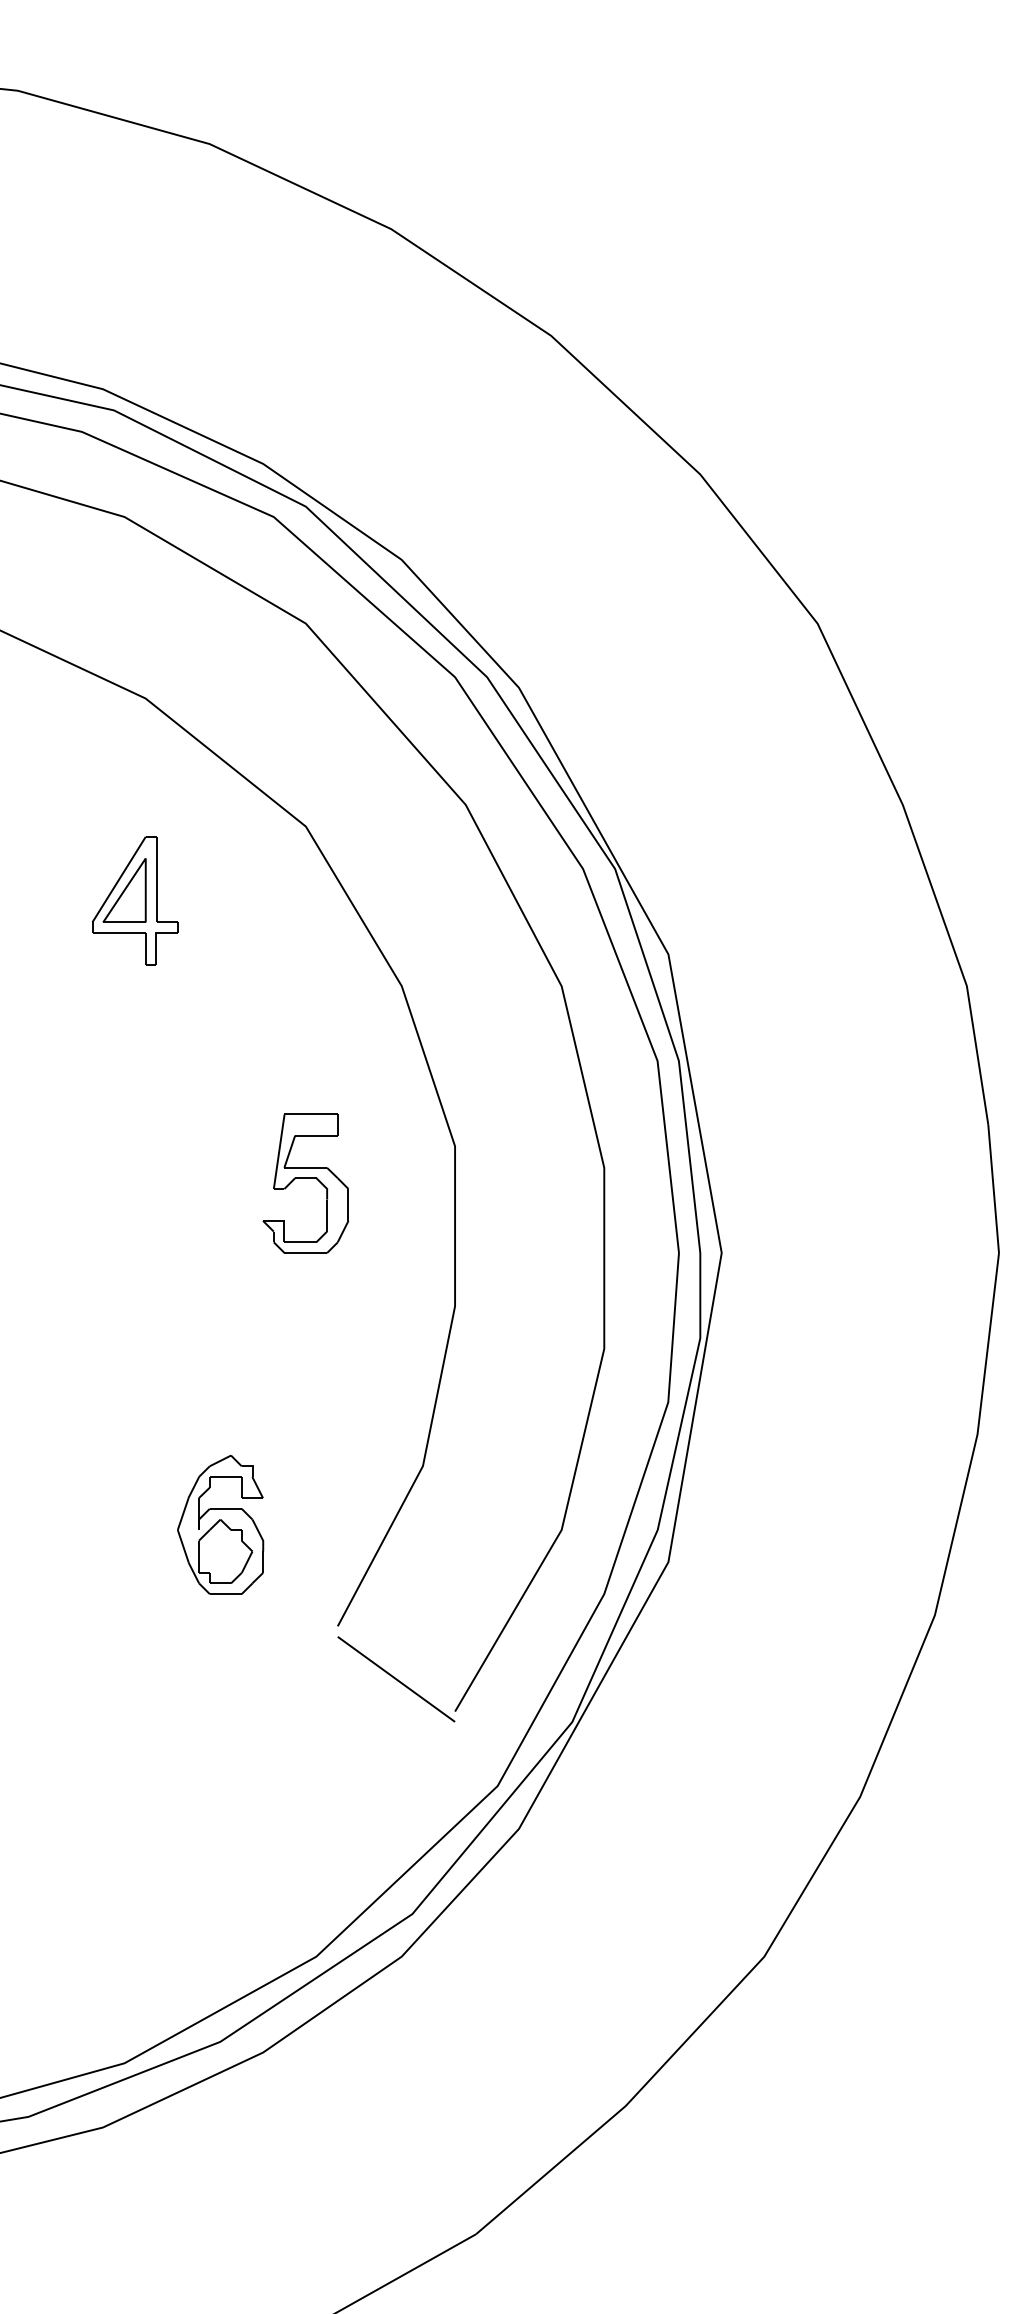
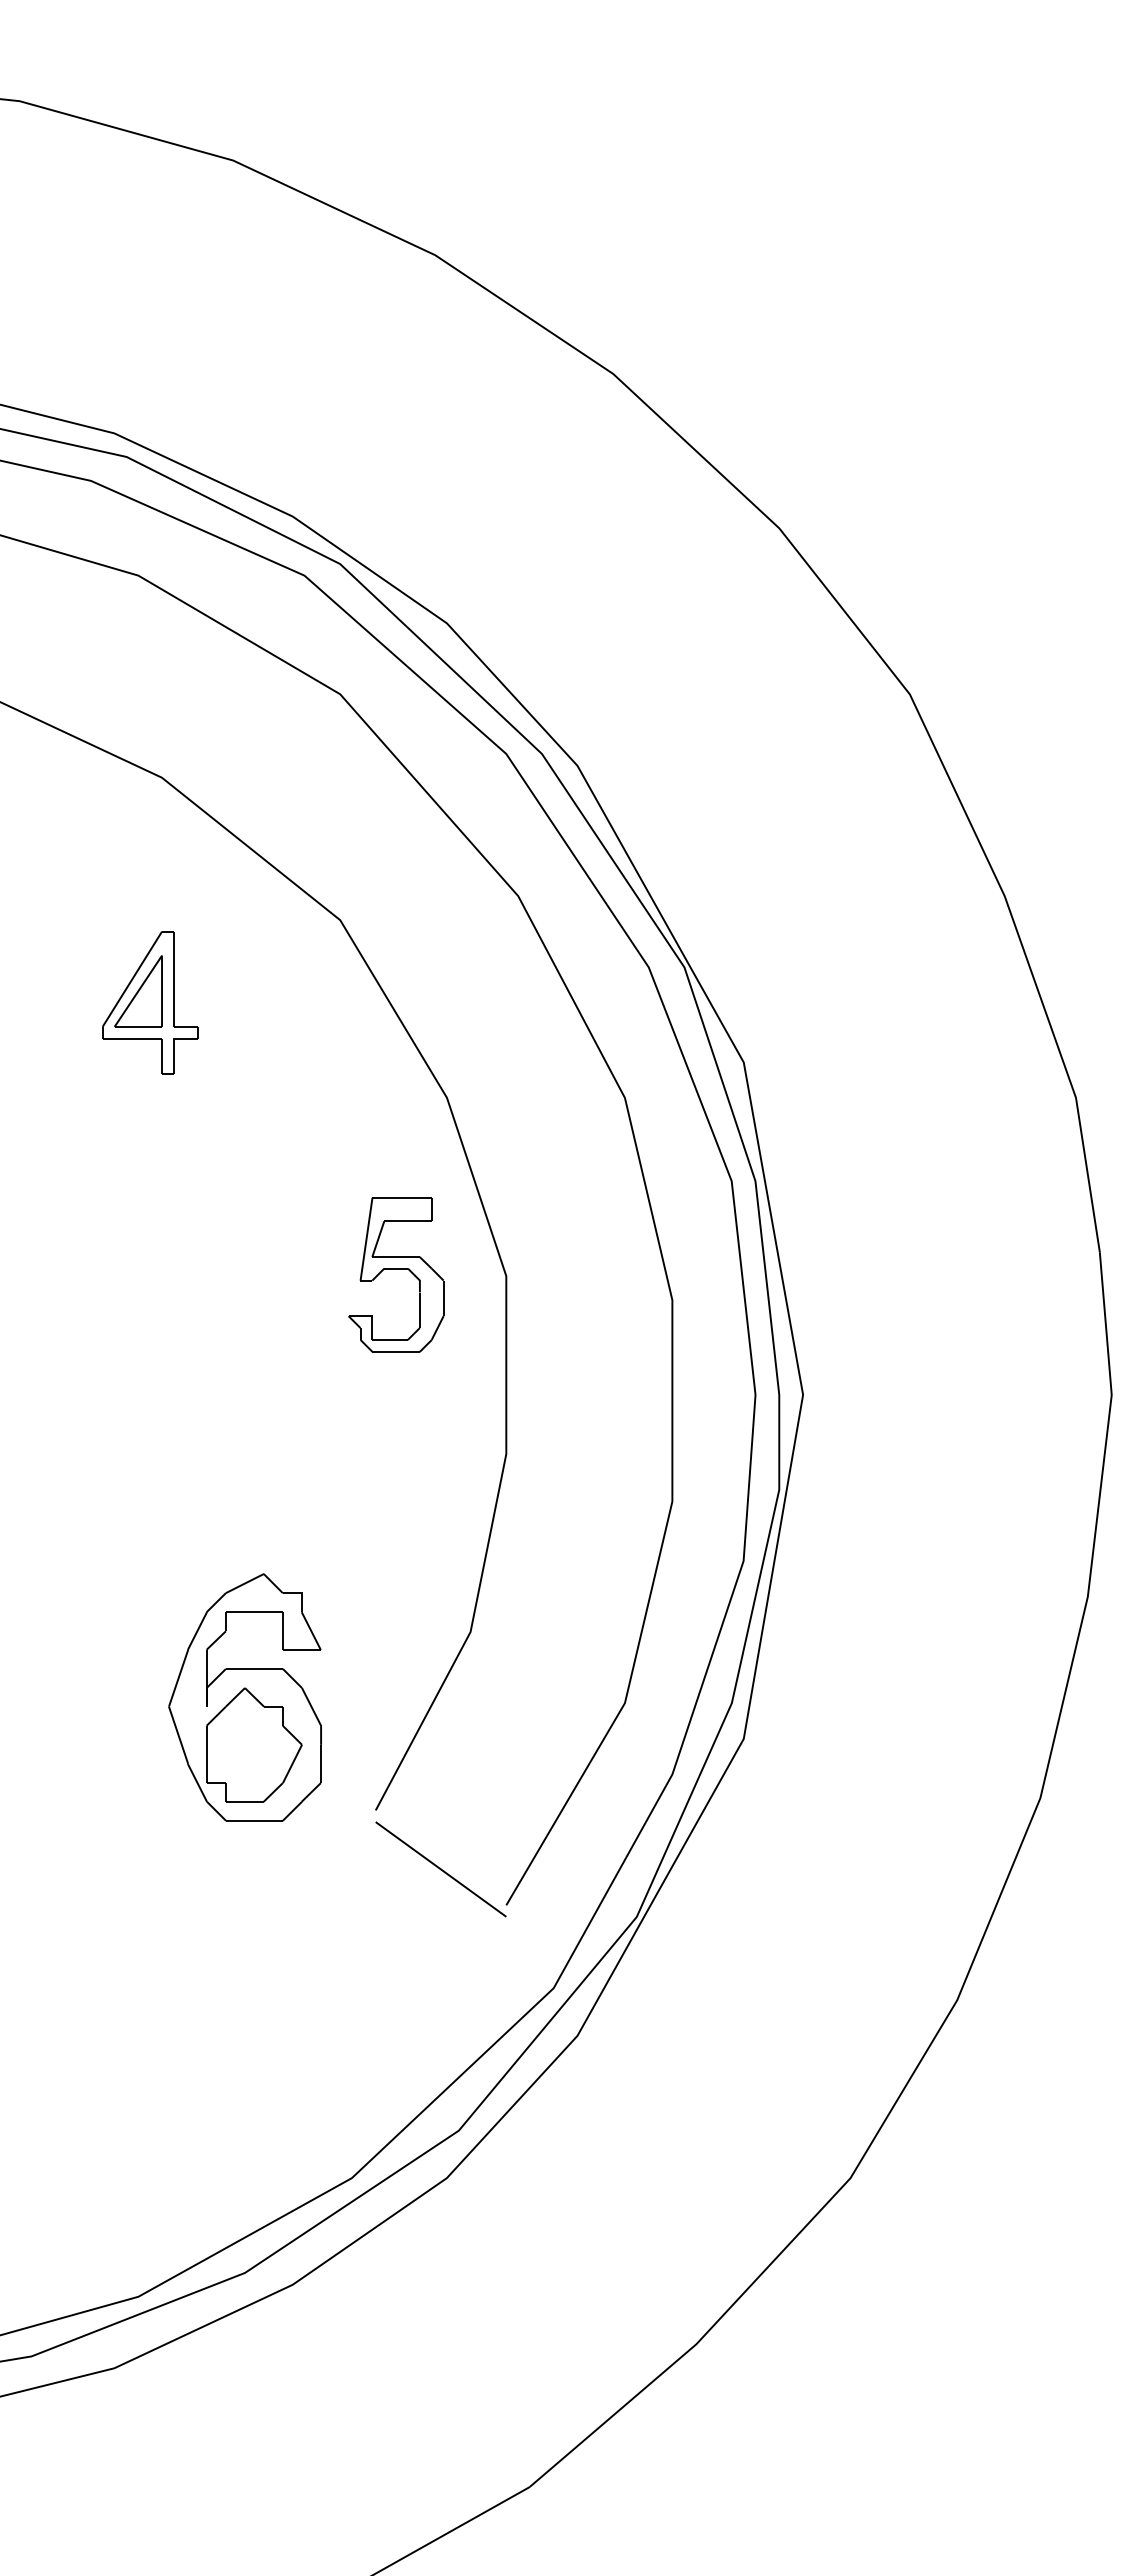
part: (306, 1183) -> (396, 1274), moved
part: (220, 1524) -> (245, 1697), size x1.6

